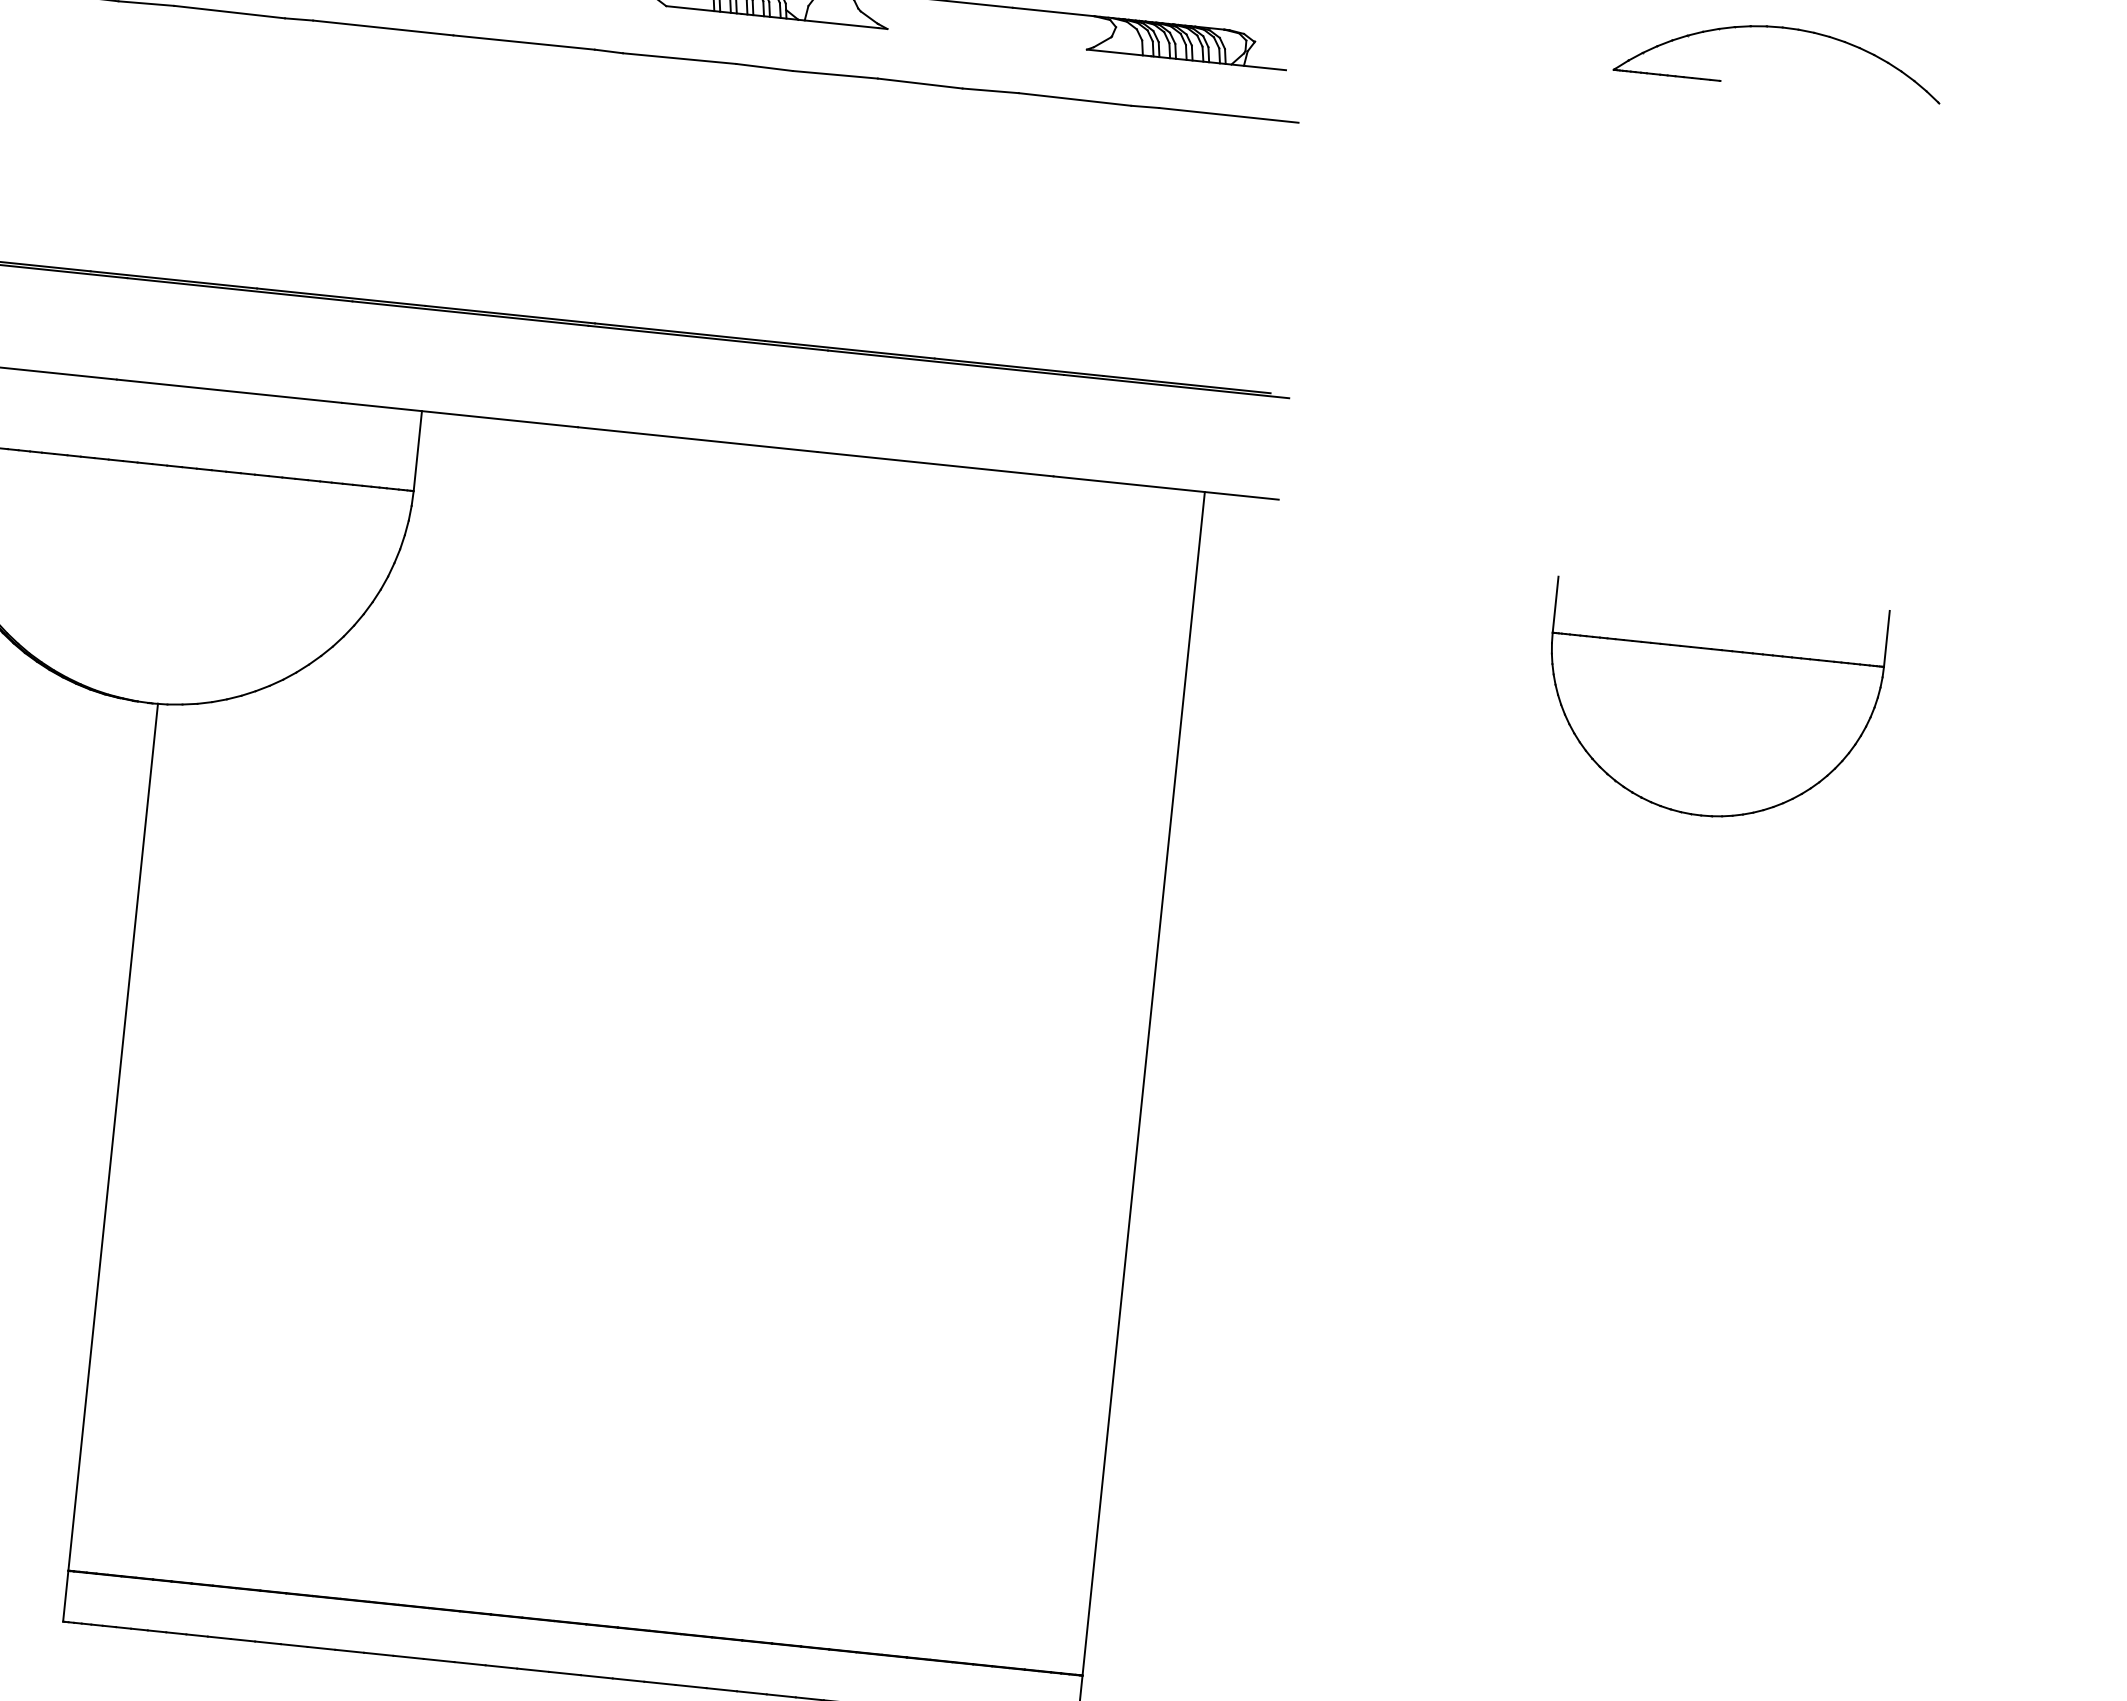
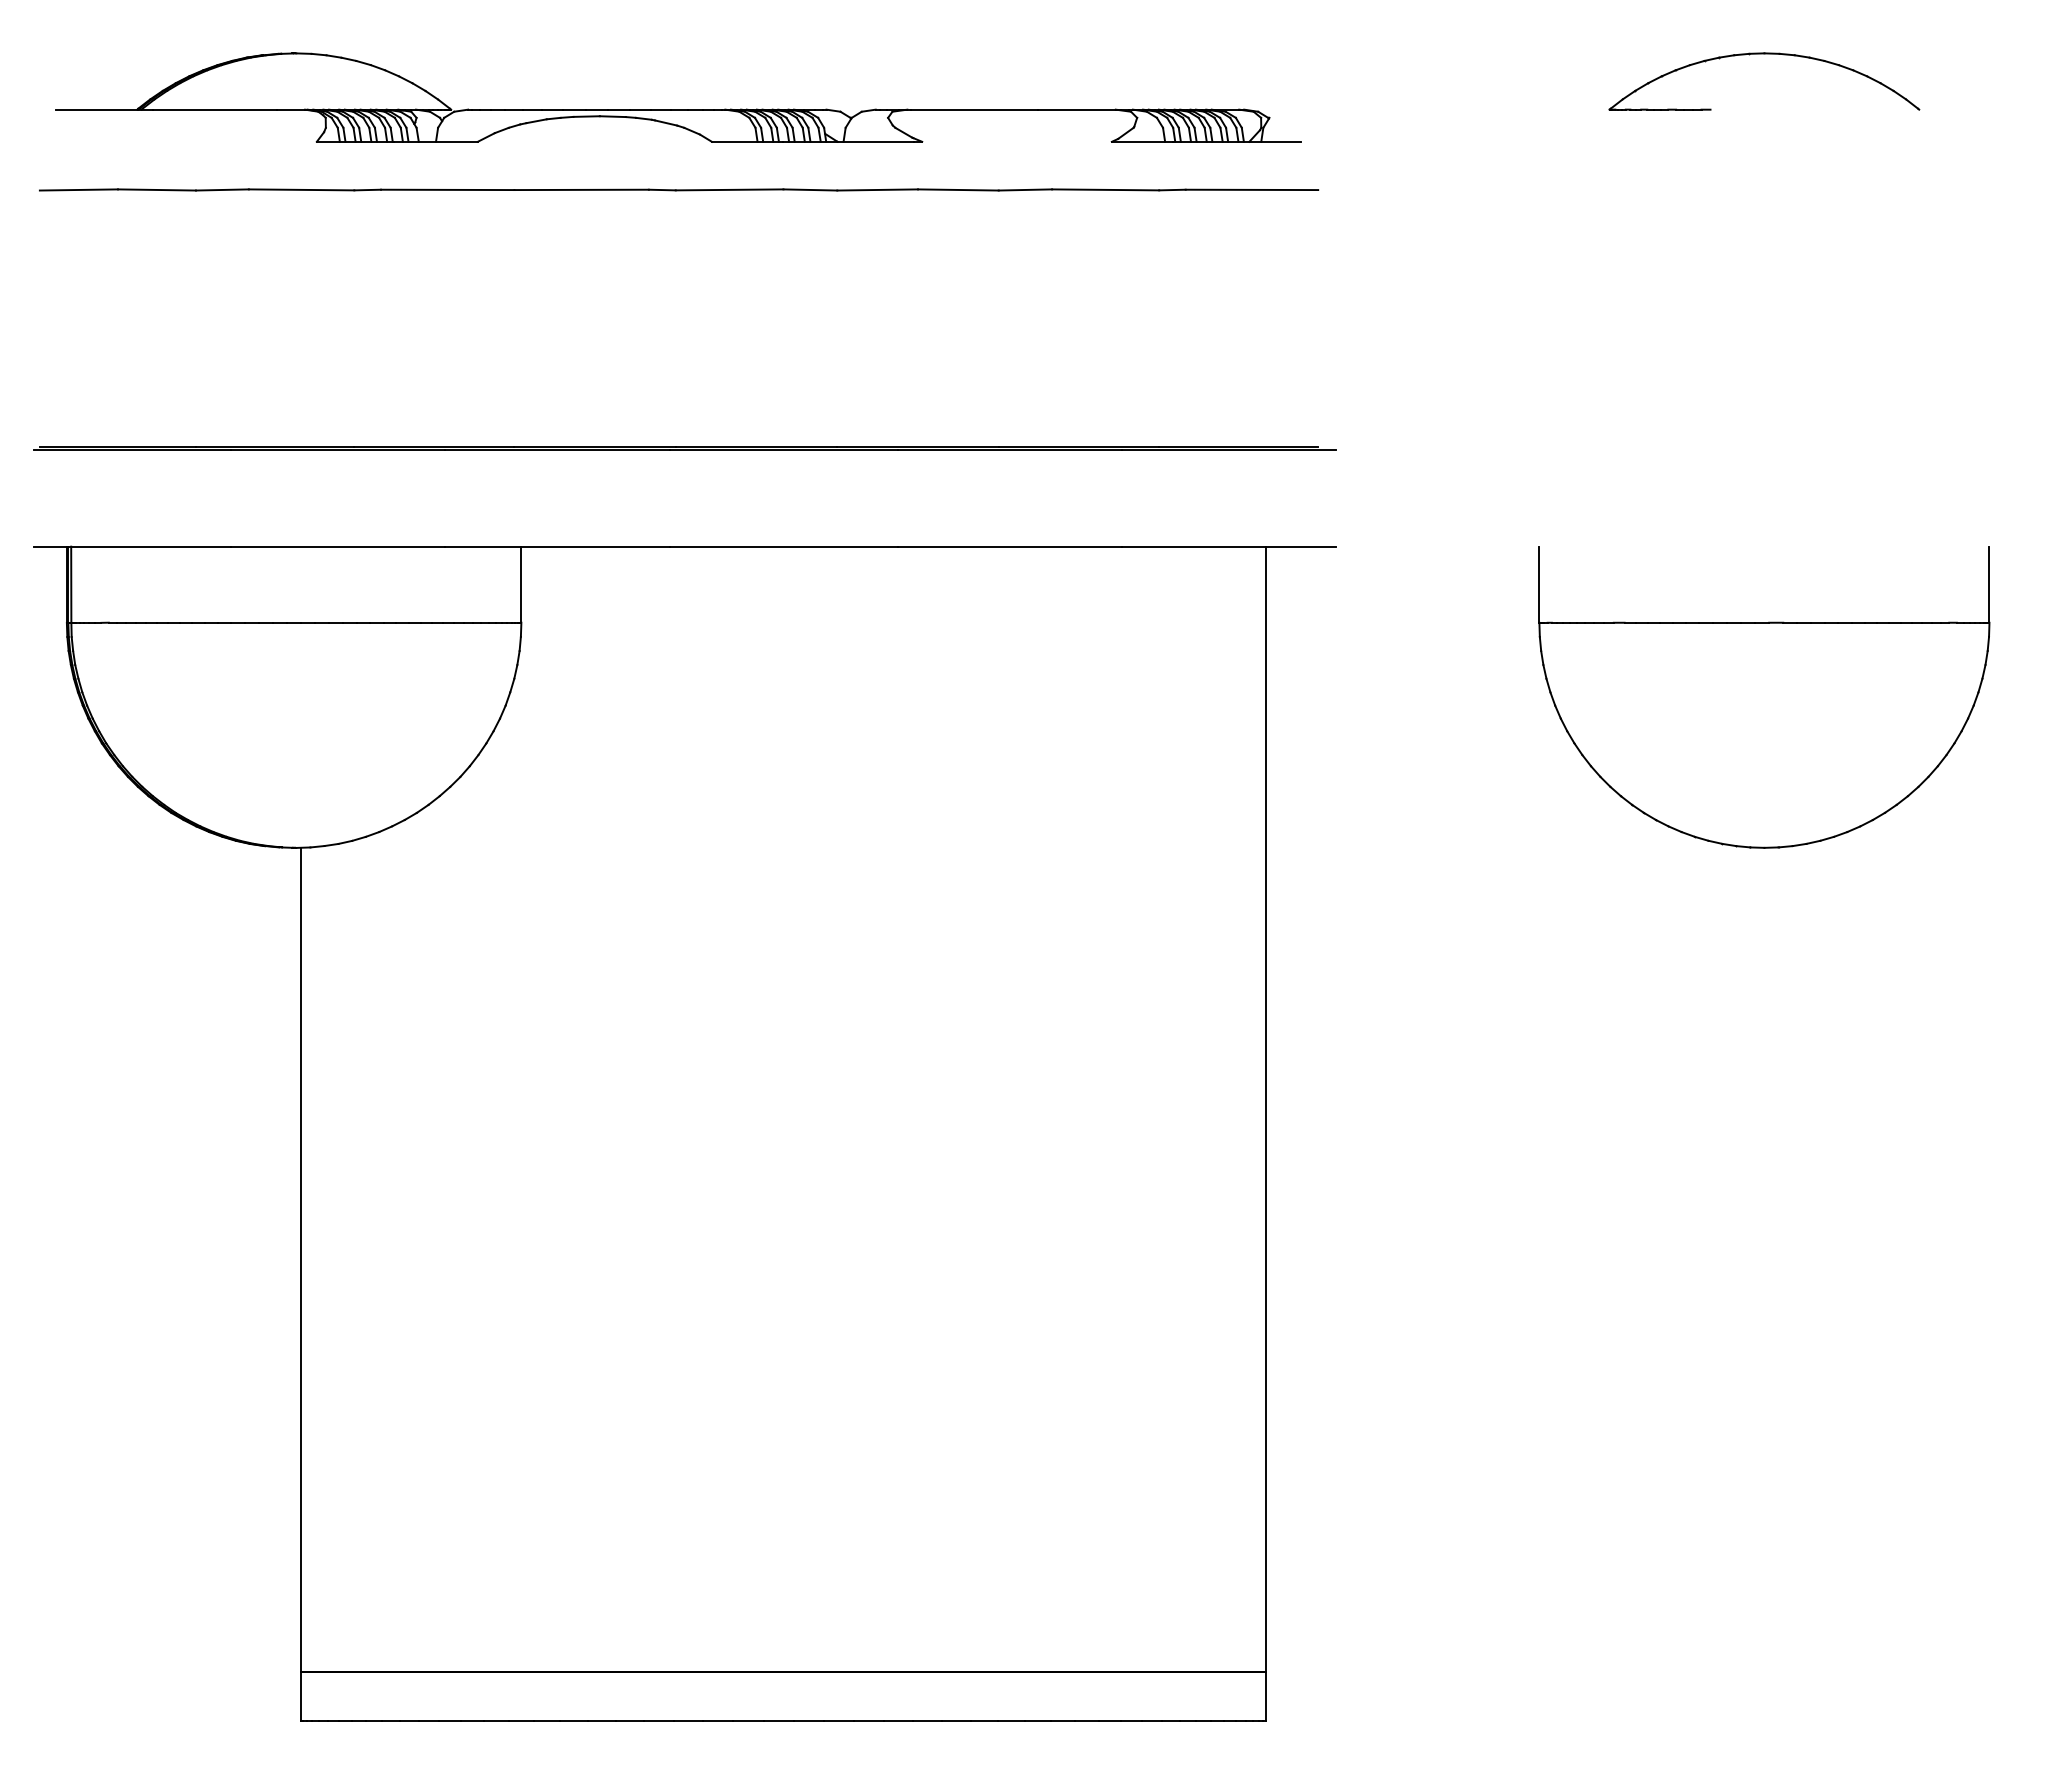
part: (1712, 704) -> (1764, 697), size x1.43

